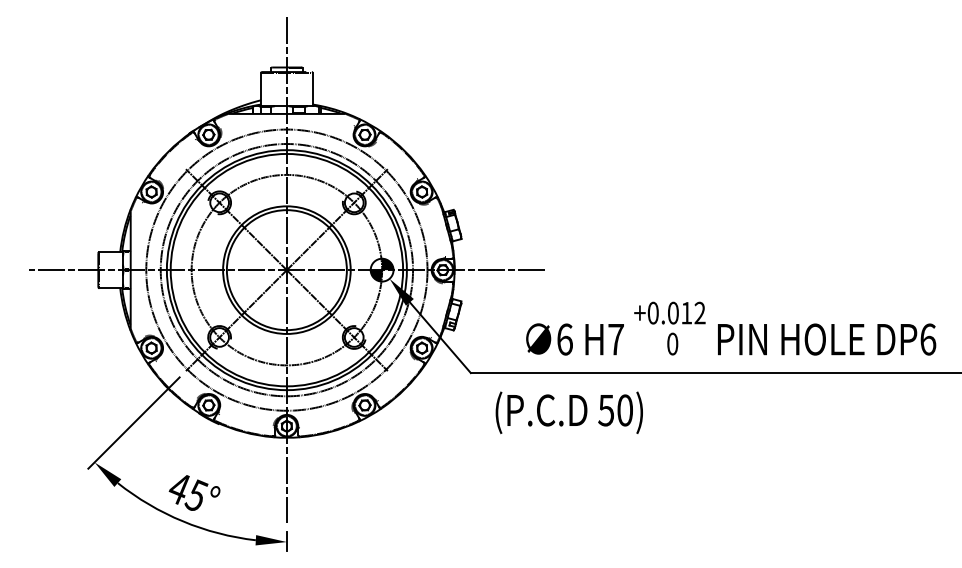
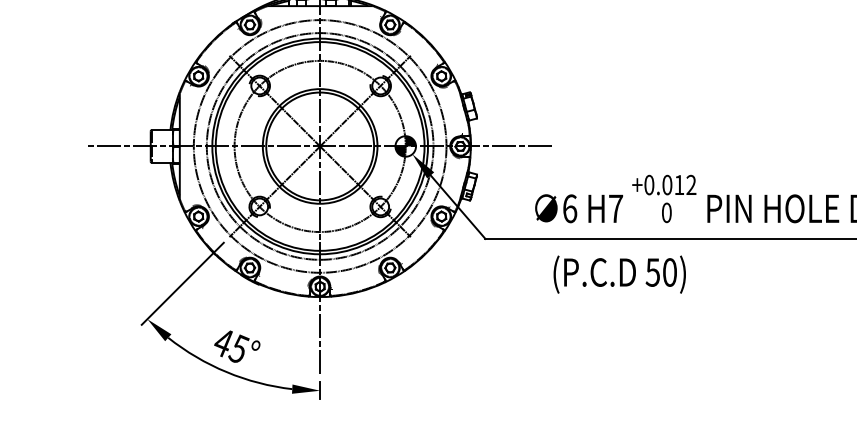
text: (568, 412) -> (619, 274), moved

